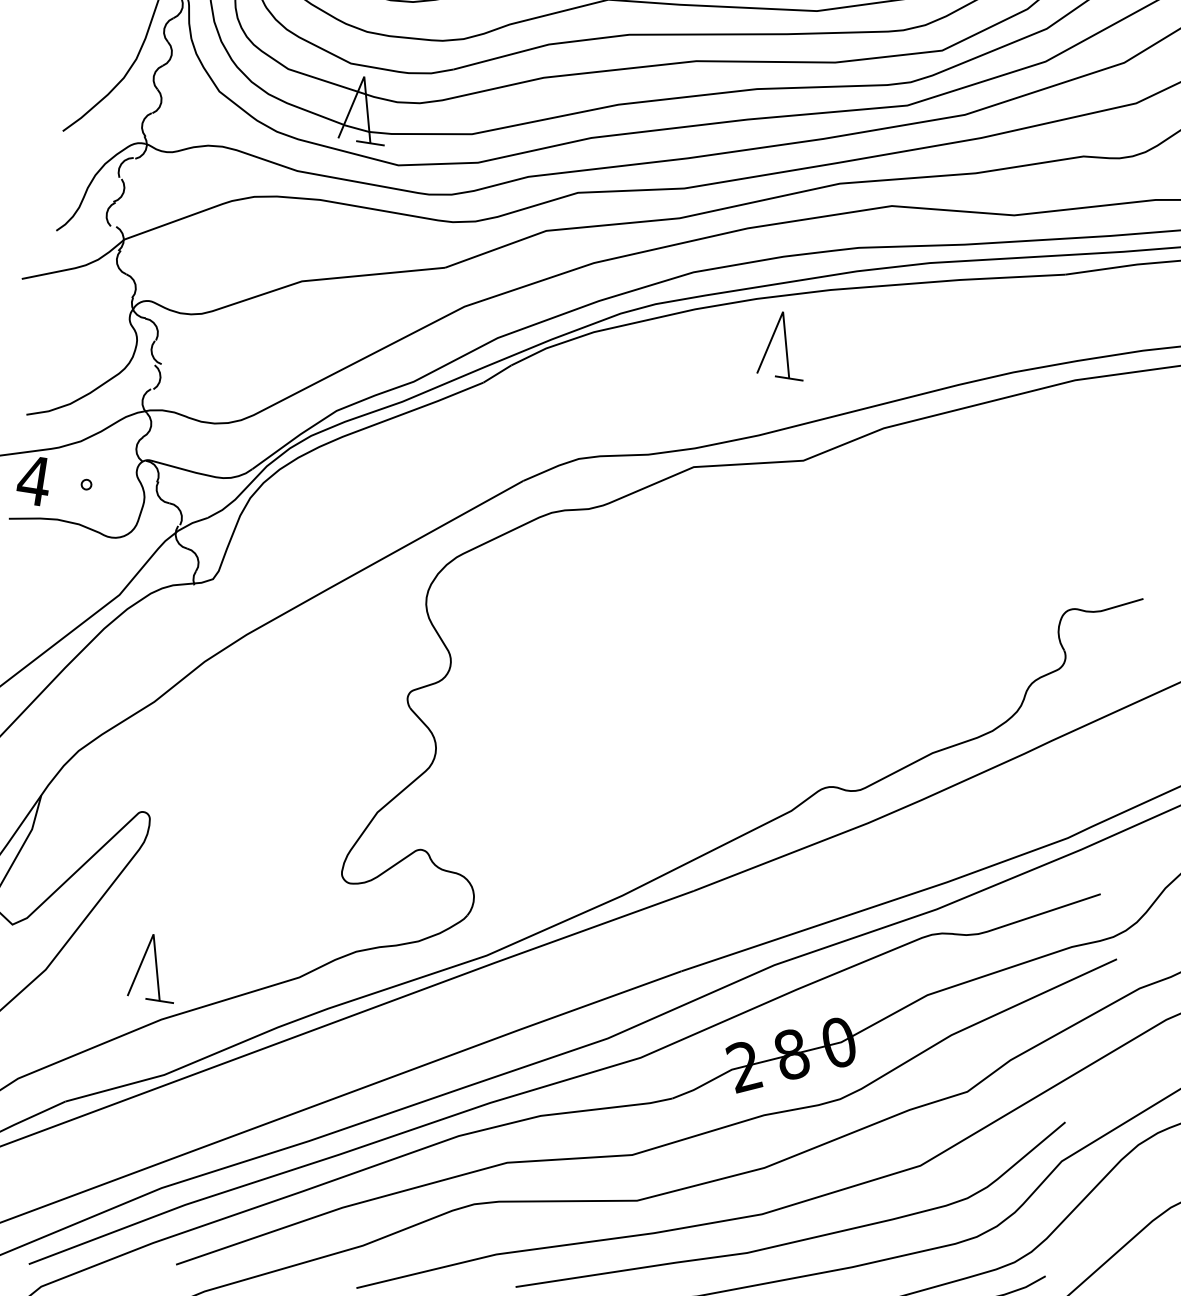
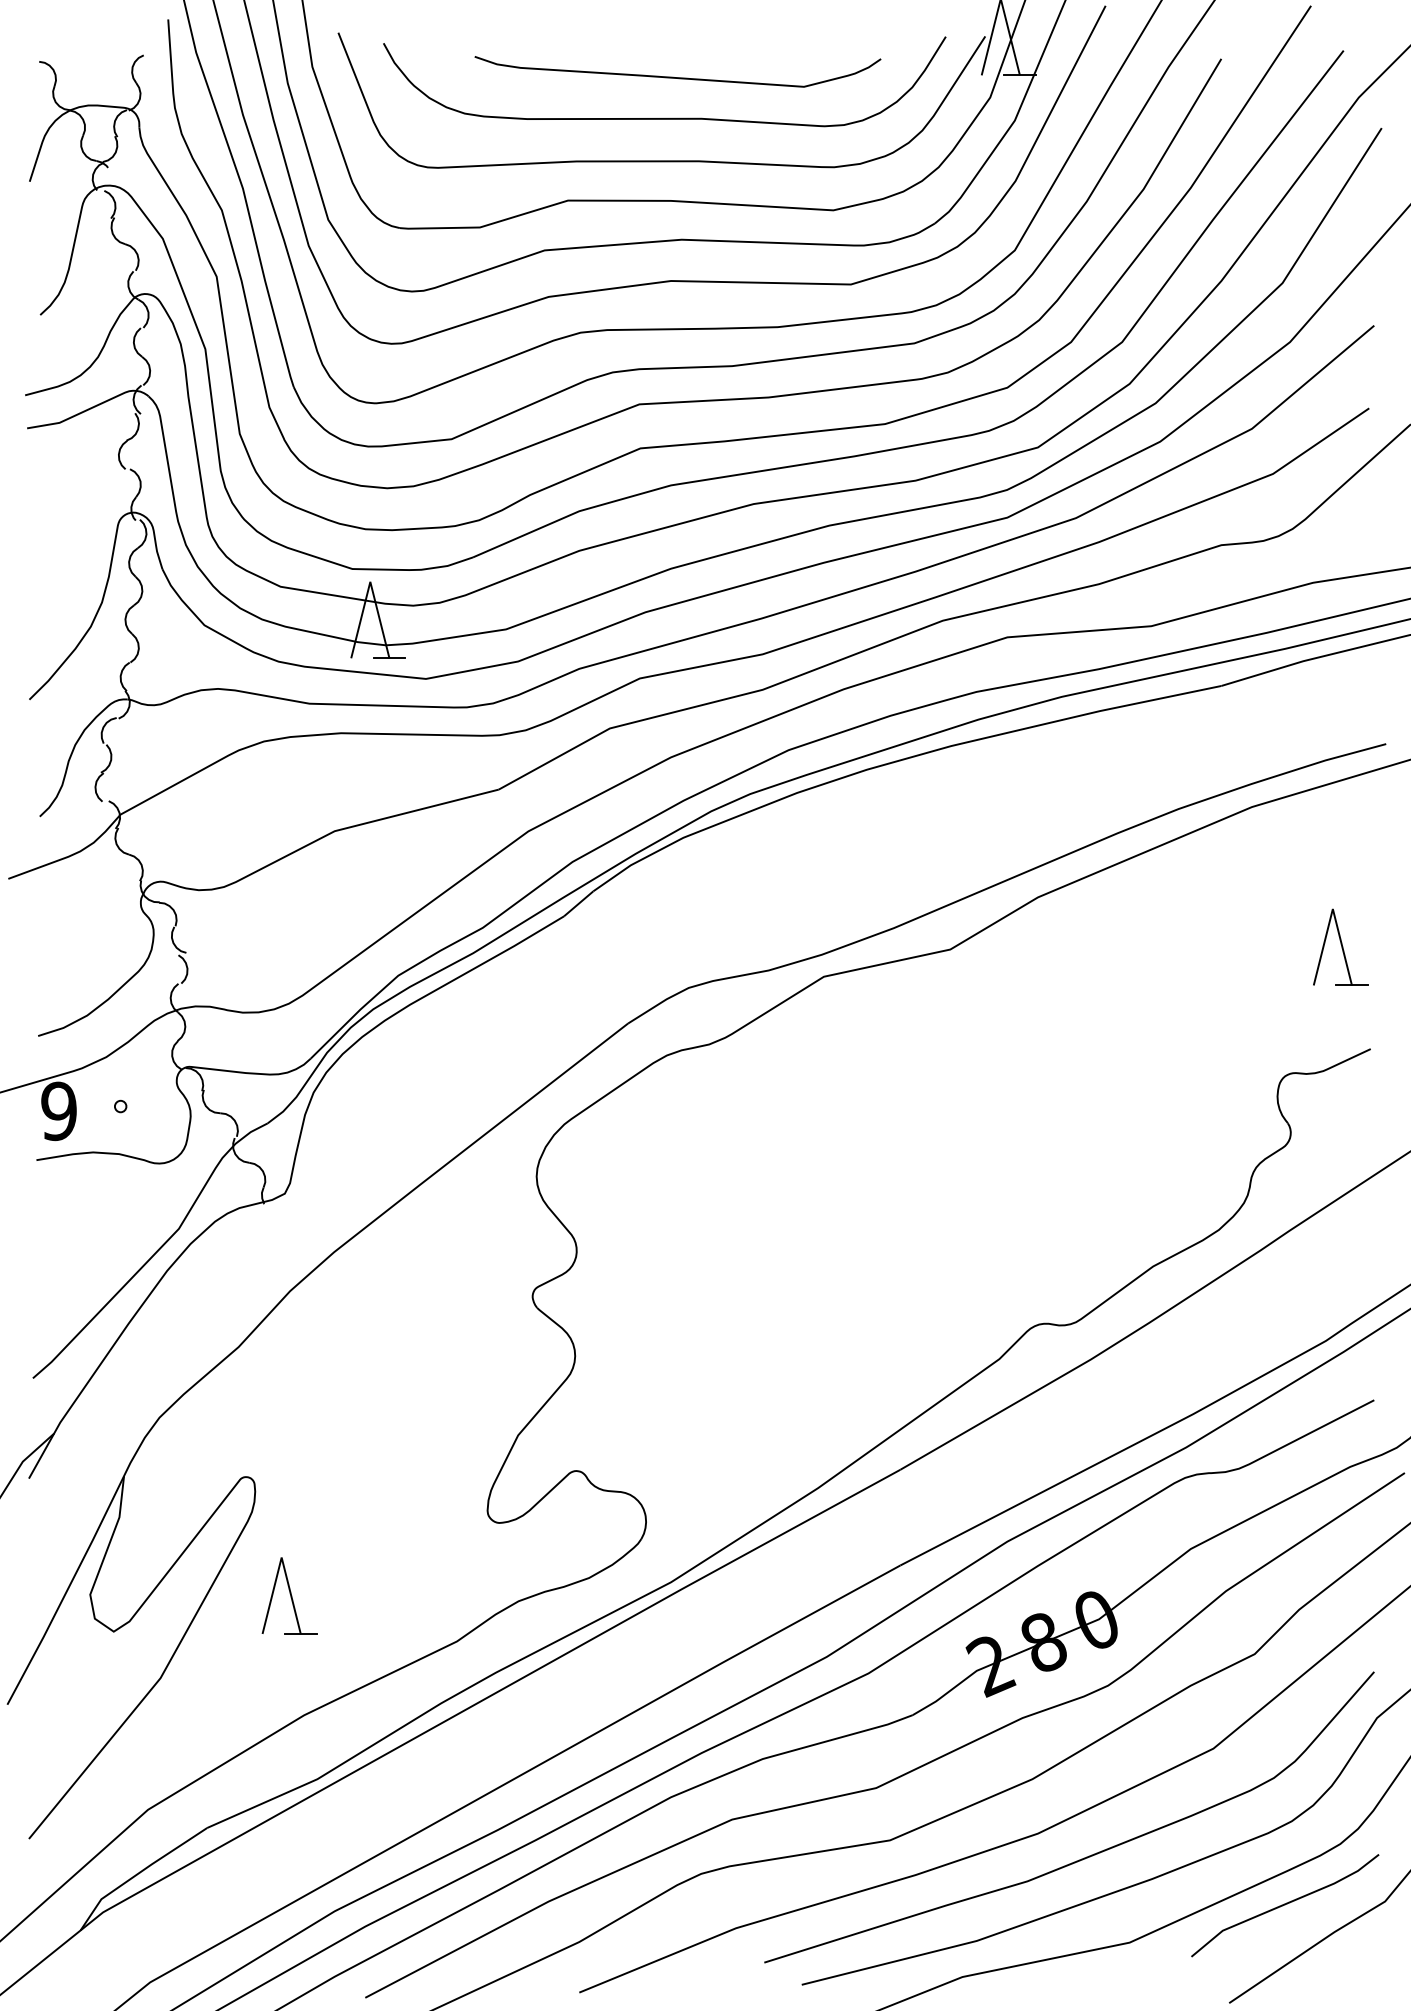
part: (784, 344) -> (1340, 946), moved
text: (33, 480) -> (58, 1111), 4 -> 9
part: (155, 967) -> (289, 1595), moved

